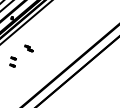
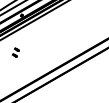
part: (29, 48) -> (31, 43), removed

